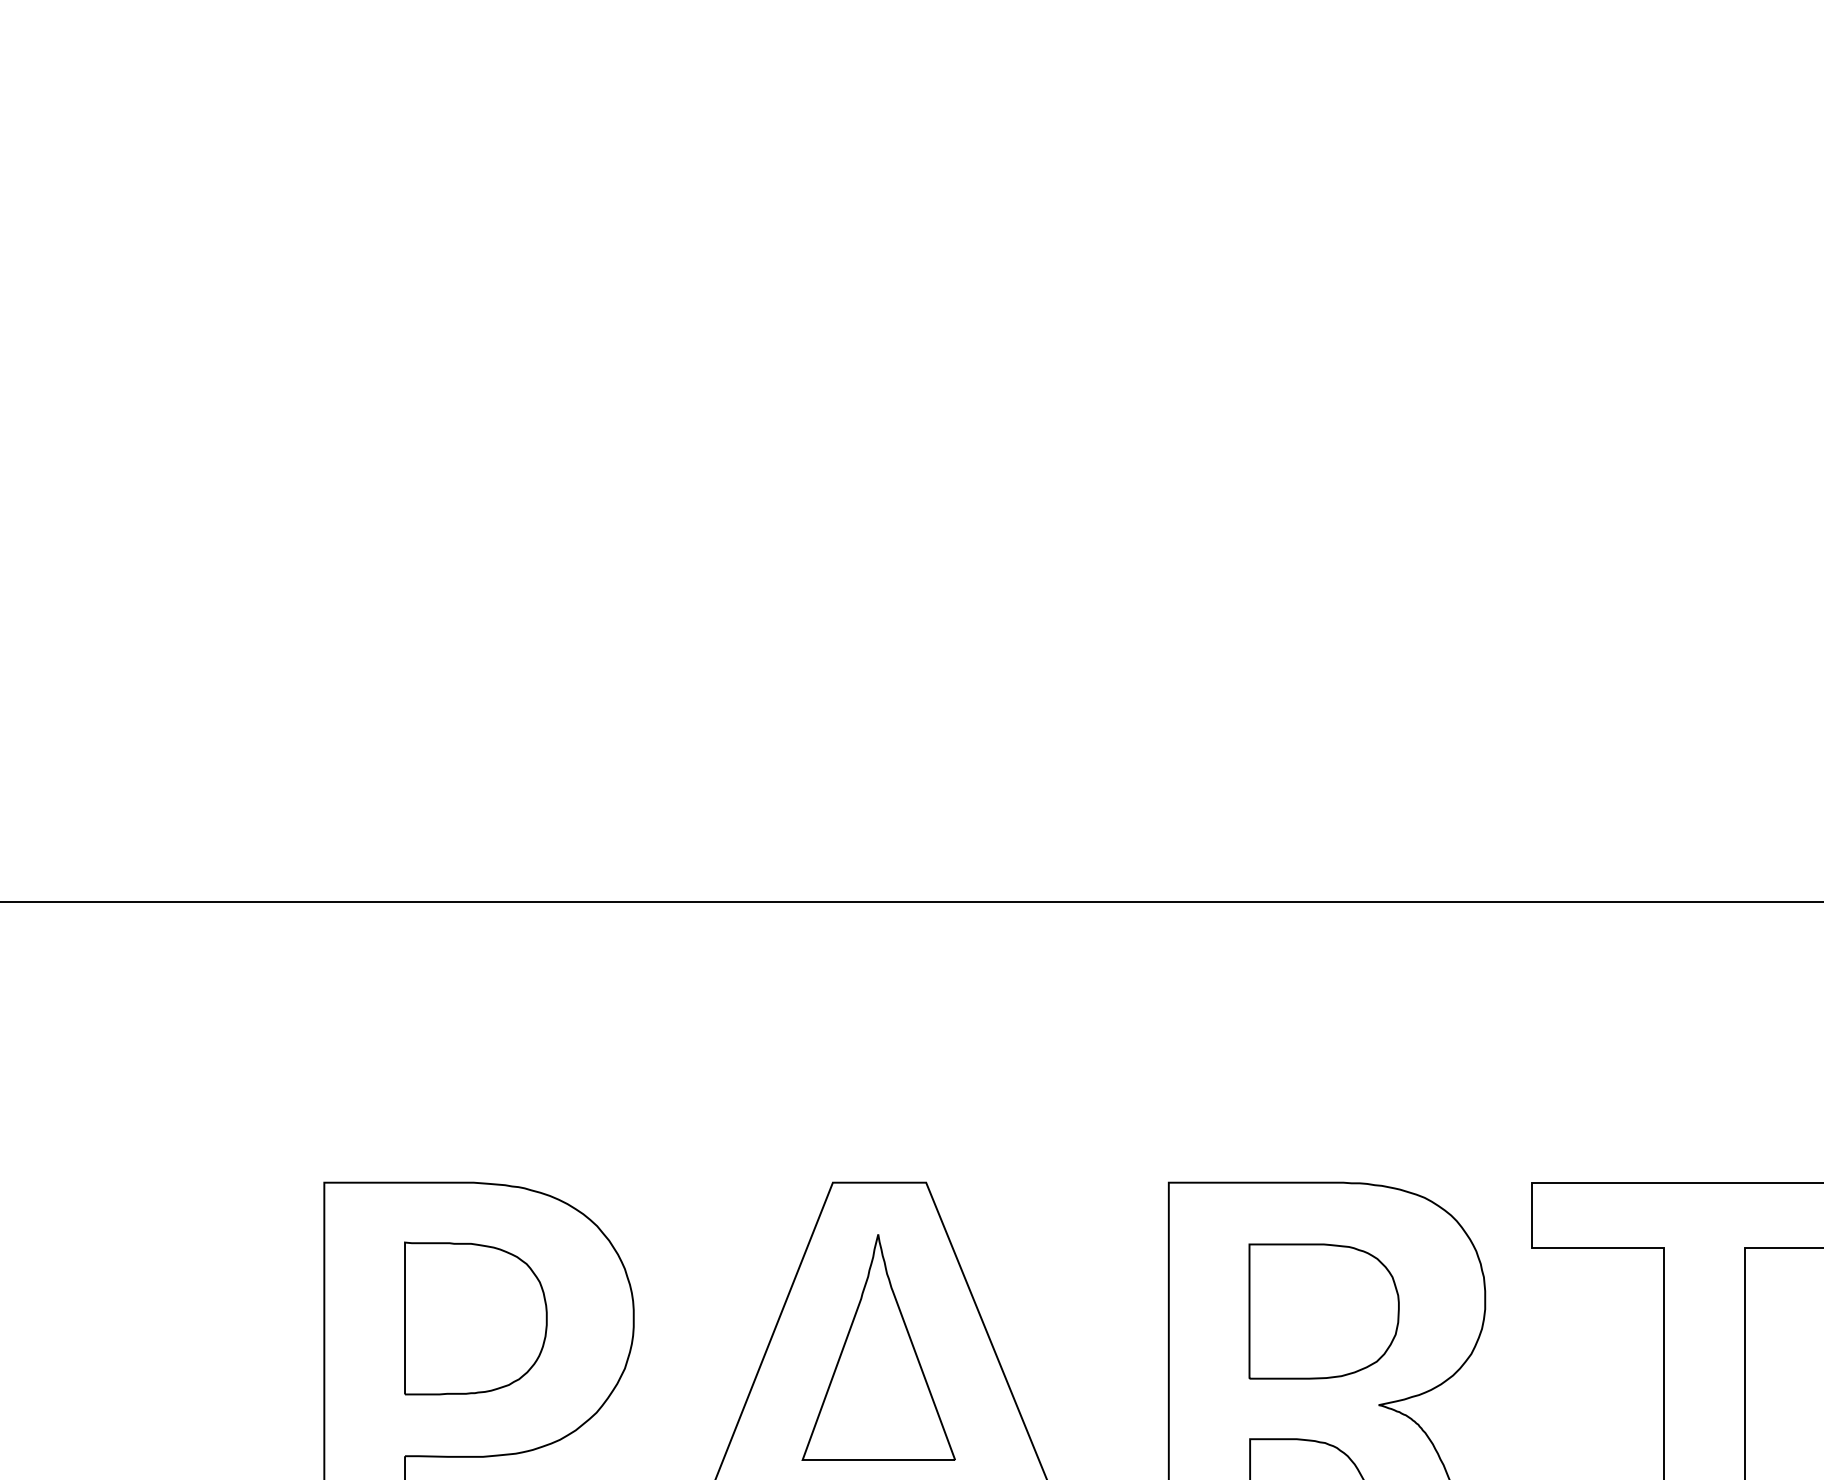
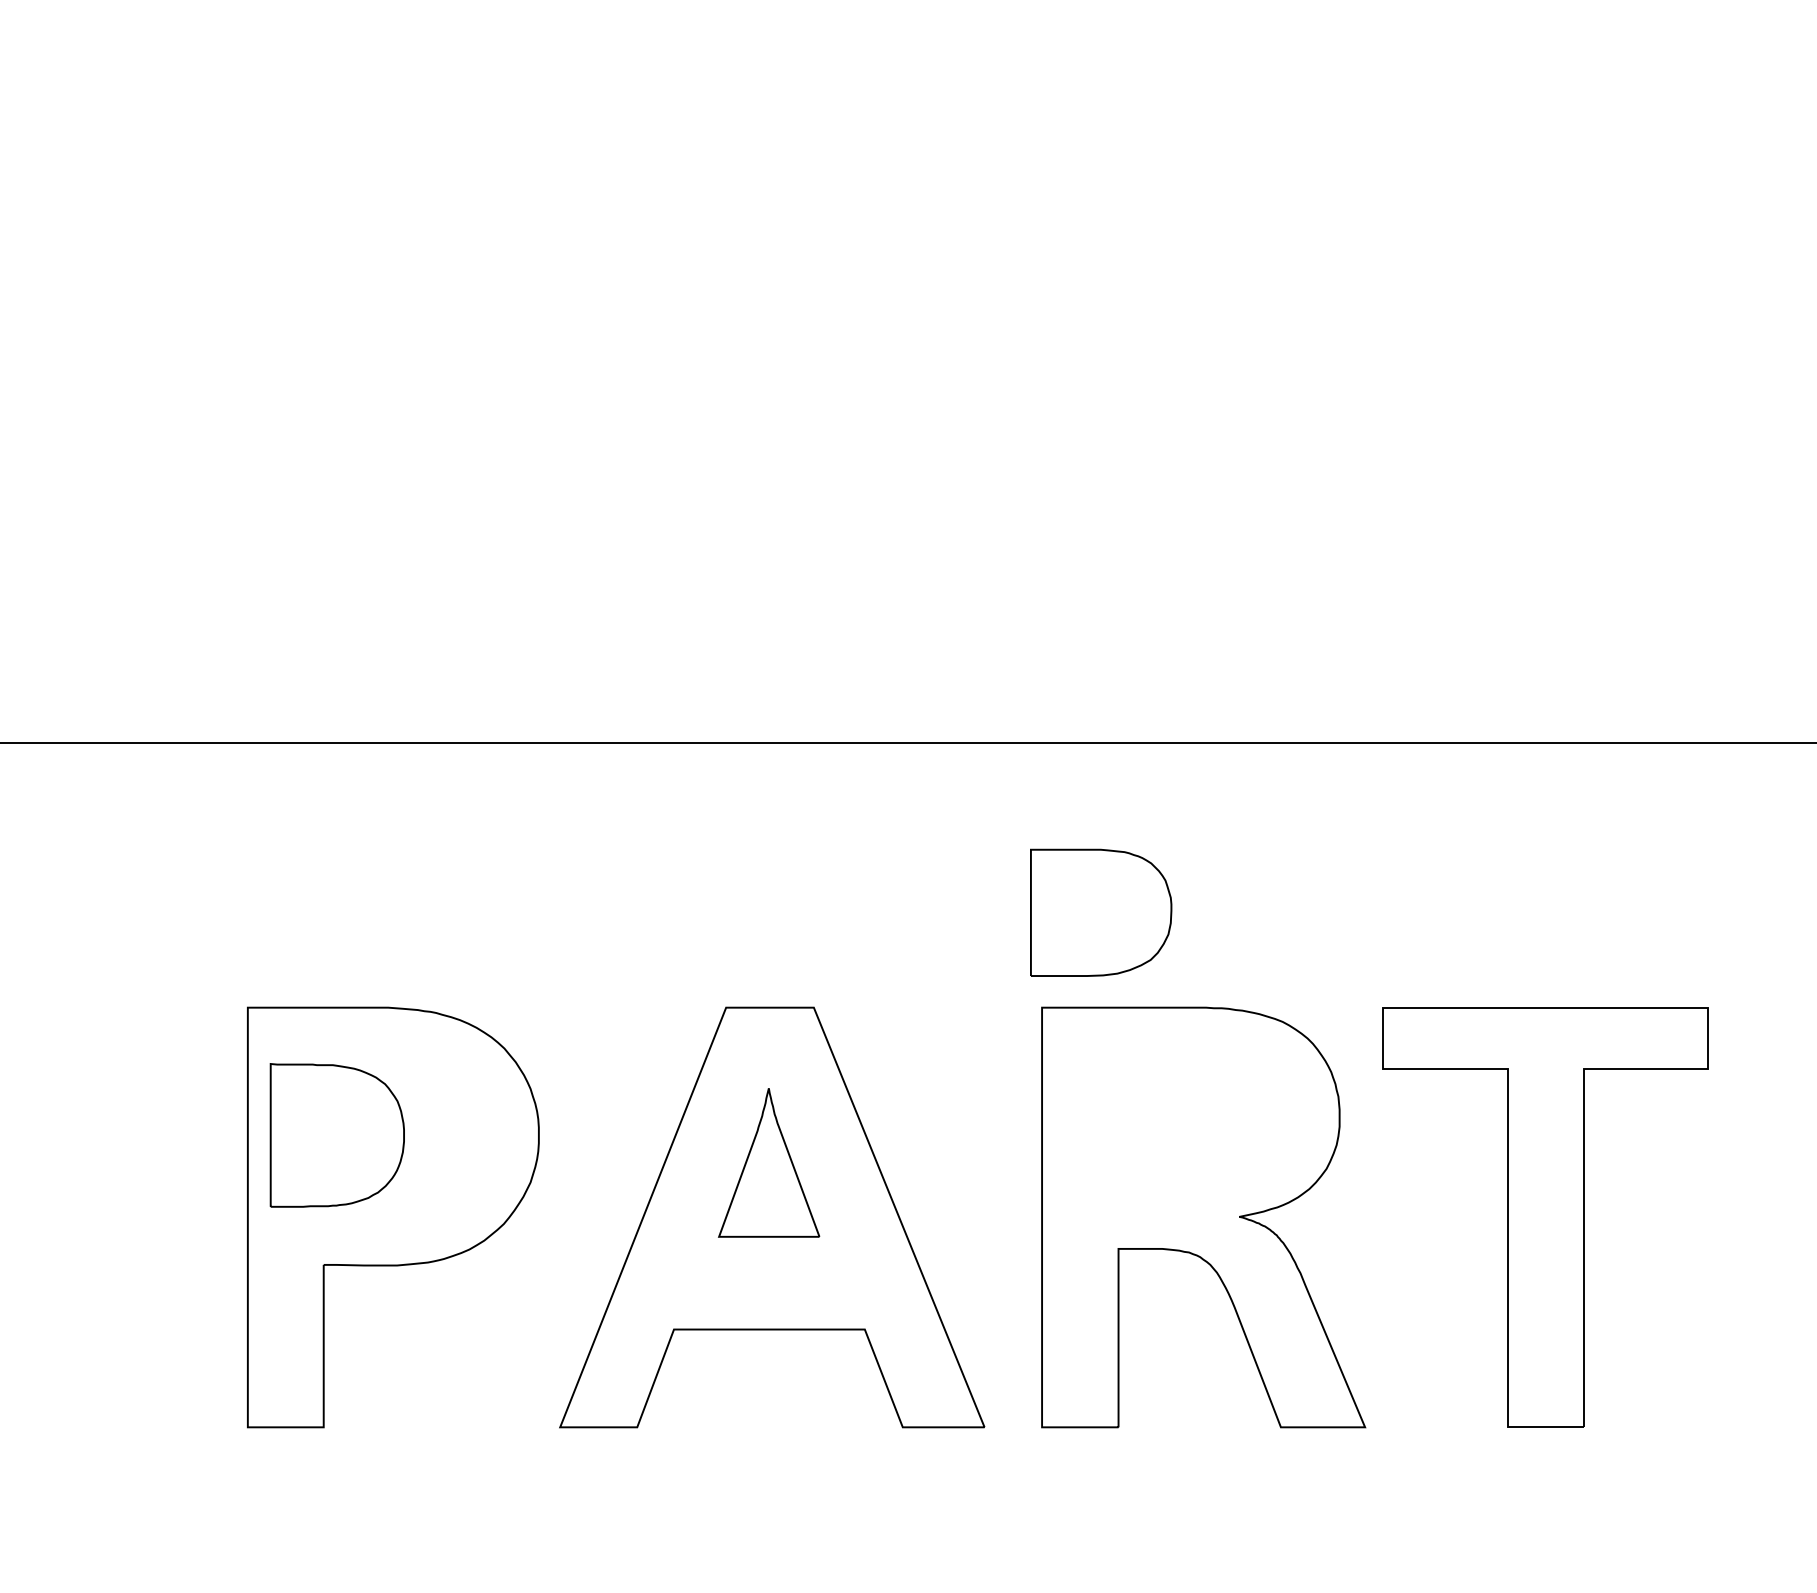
part: (1324, 1311) -> (1101, 912), moved
part: (474, 1318) -> (336, 1135), moved
part: (877, 1347) -> (768, 1162), size x0.7

